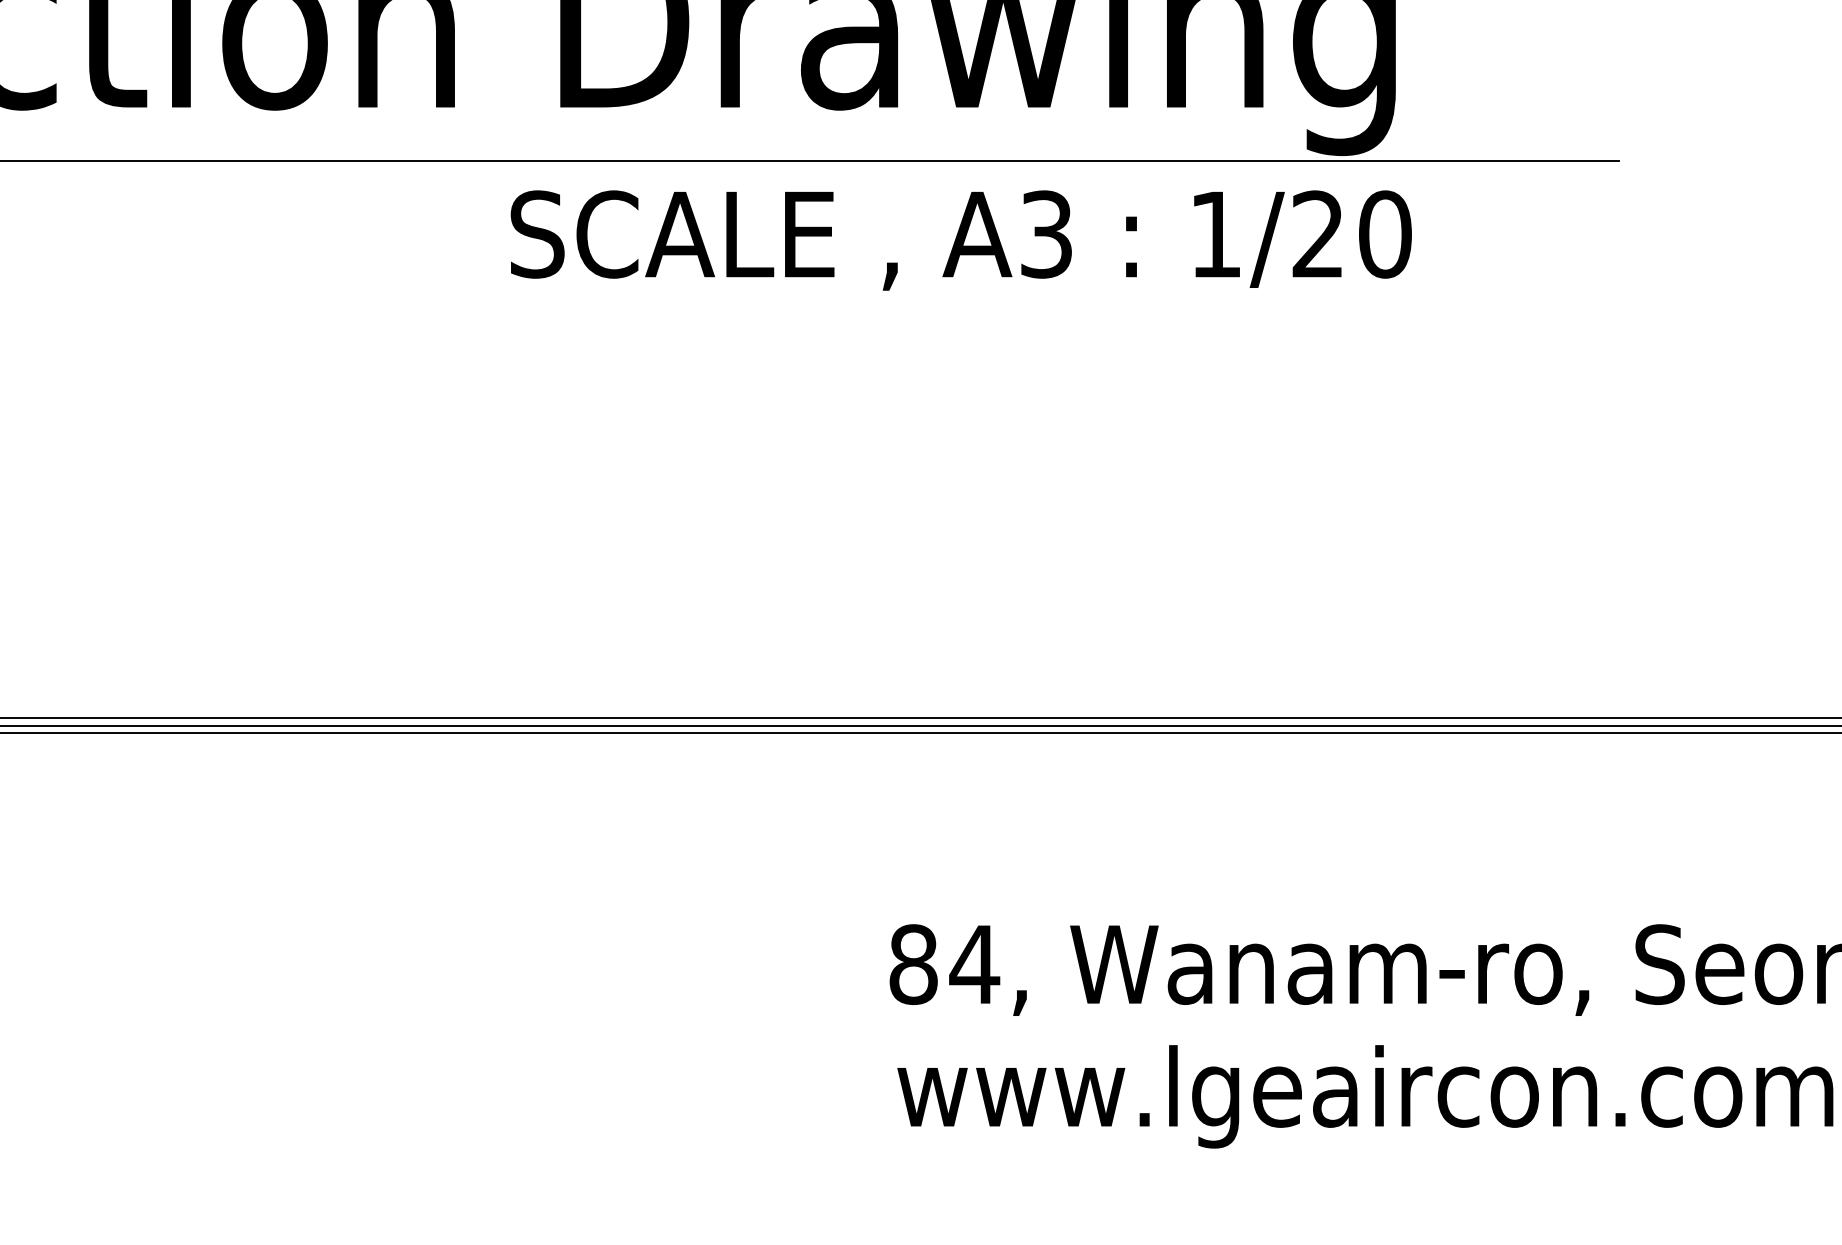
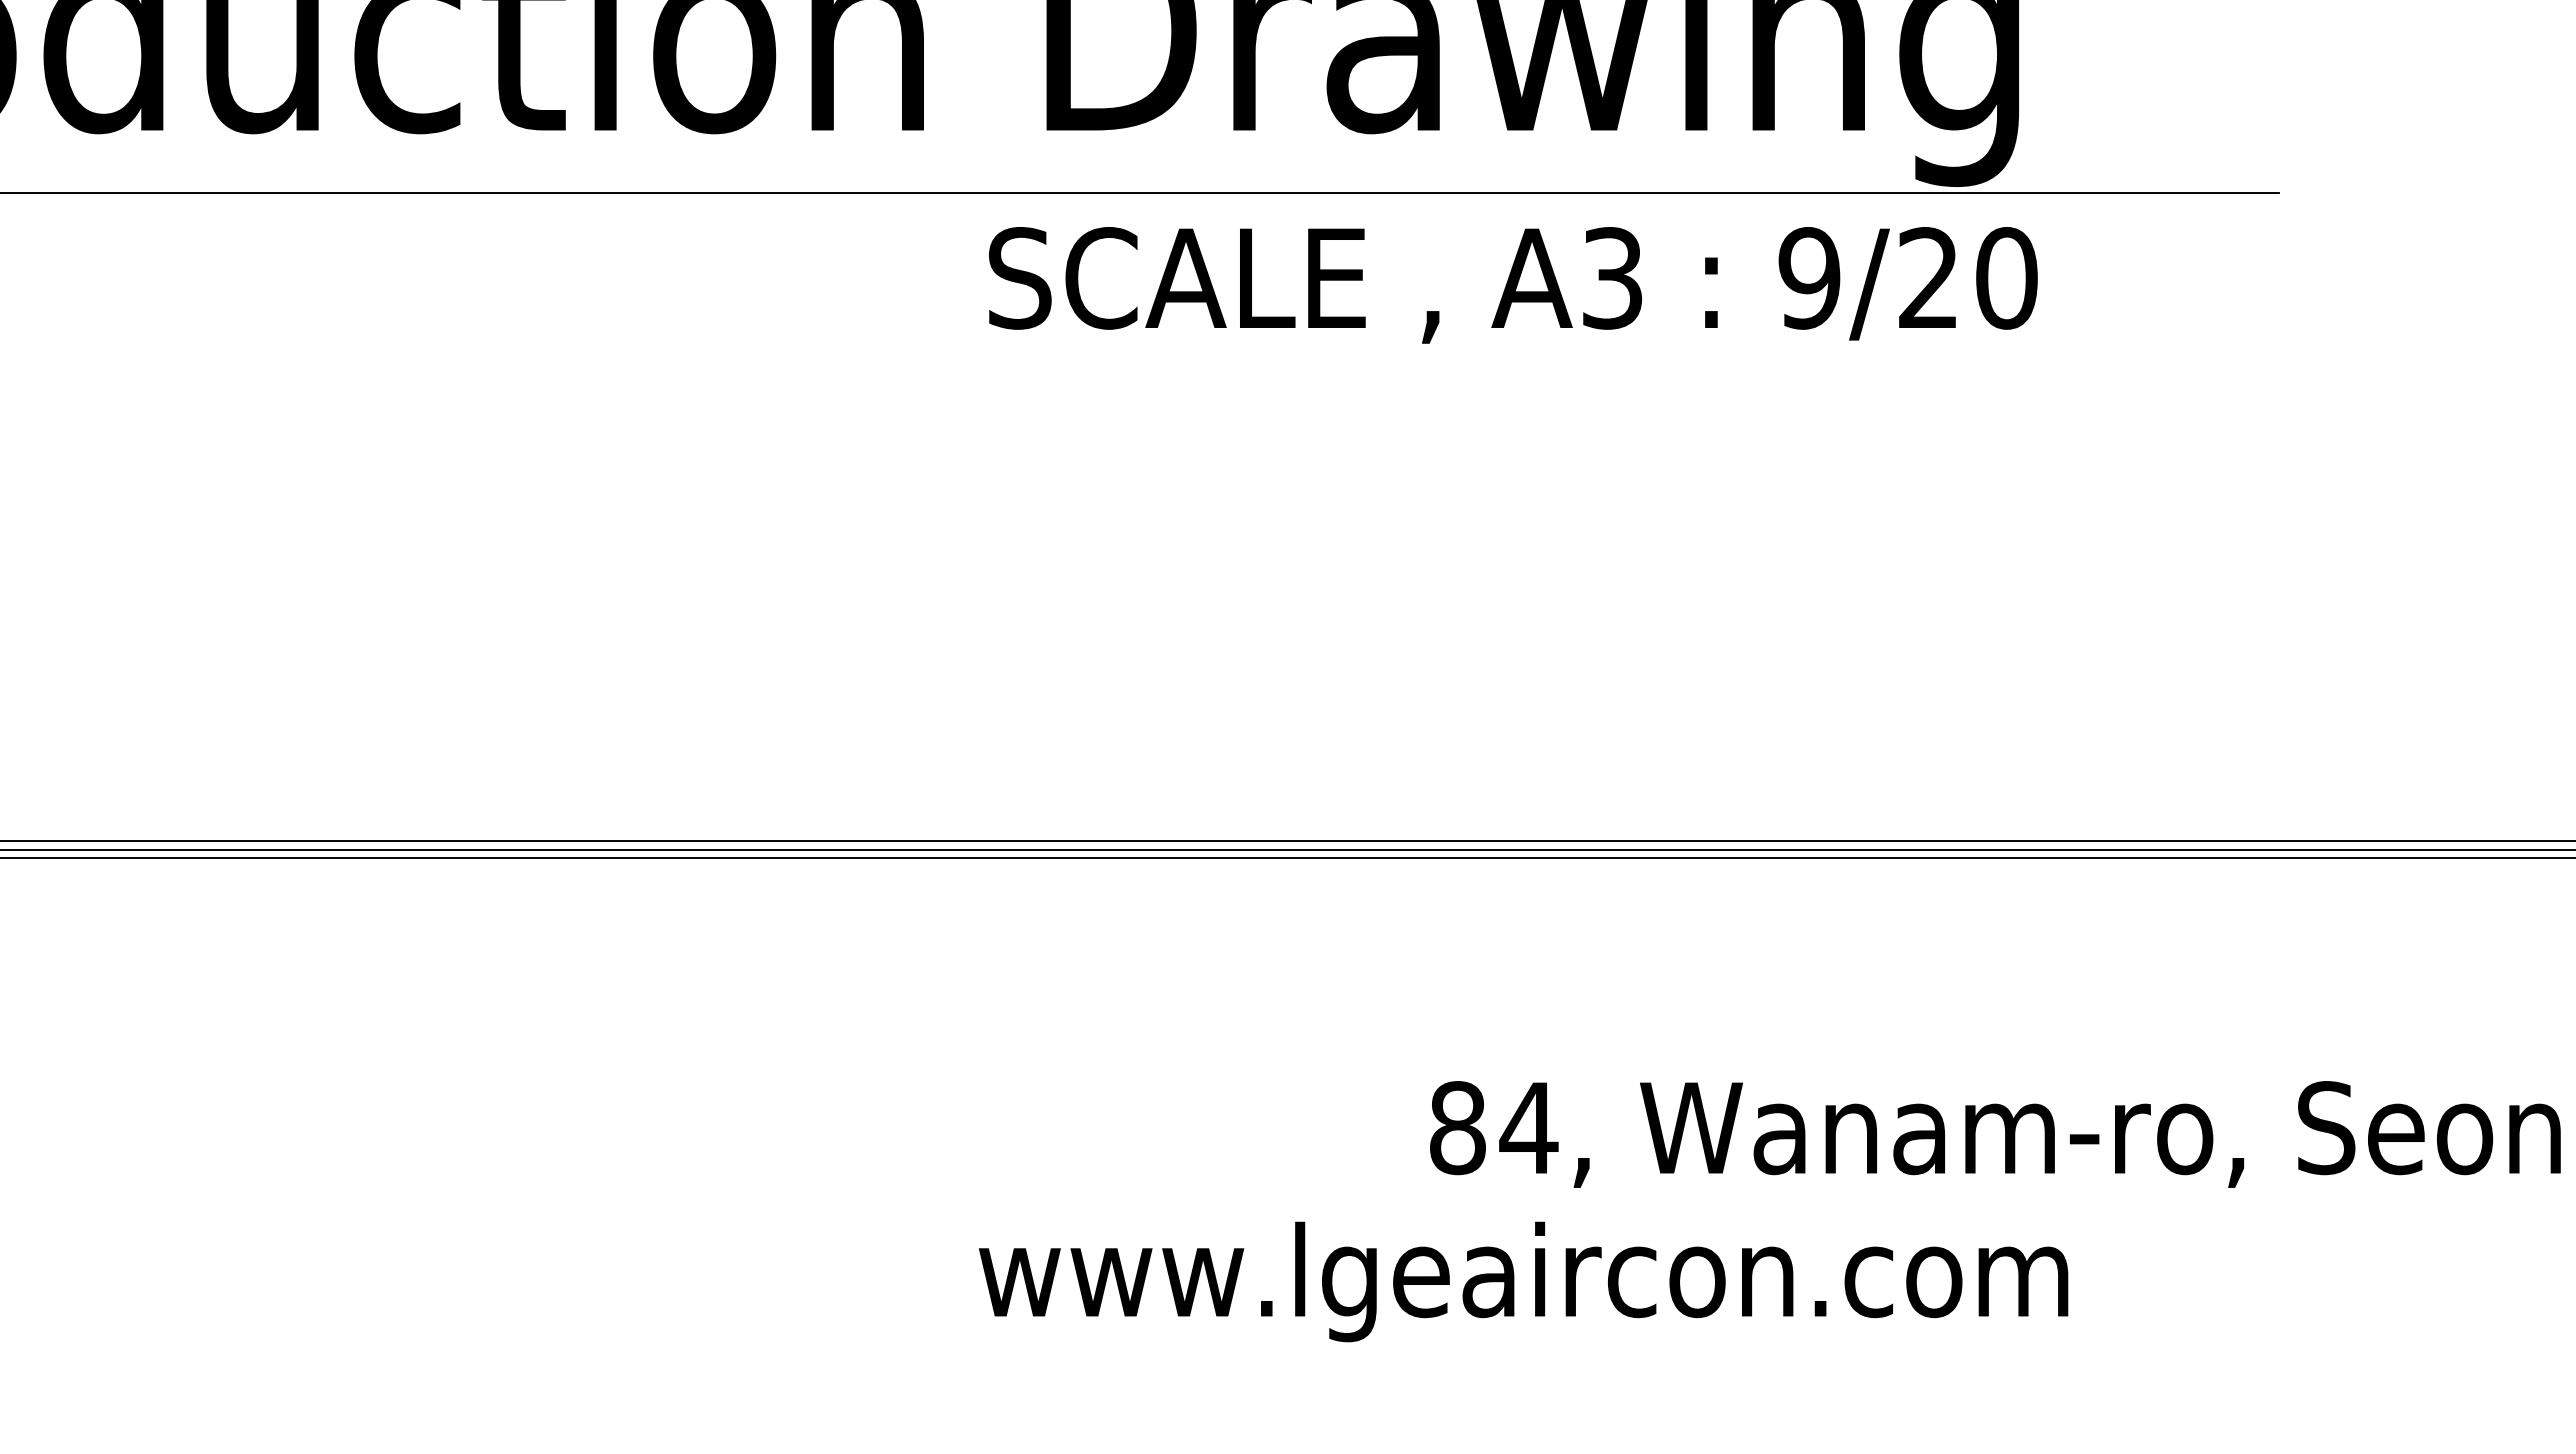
text: (1215, 234) -> (1809, 278), 1/20 -> 9/20
text: (1365, 1096) -> (1523, 1281), moved

